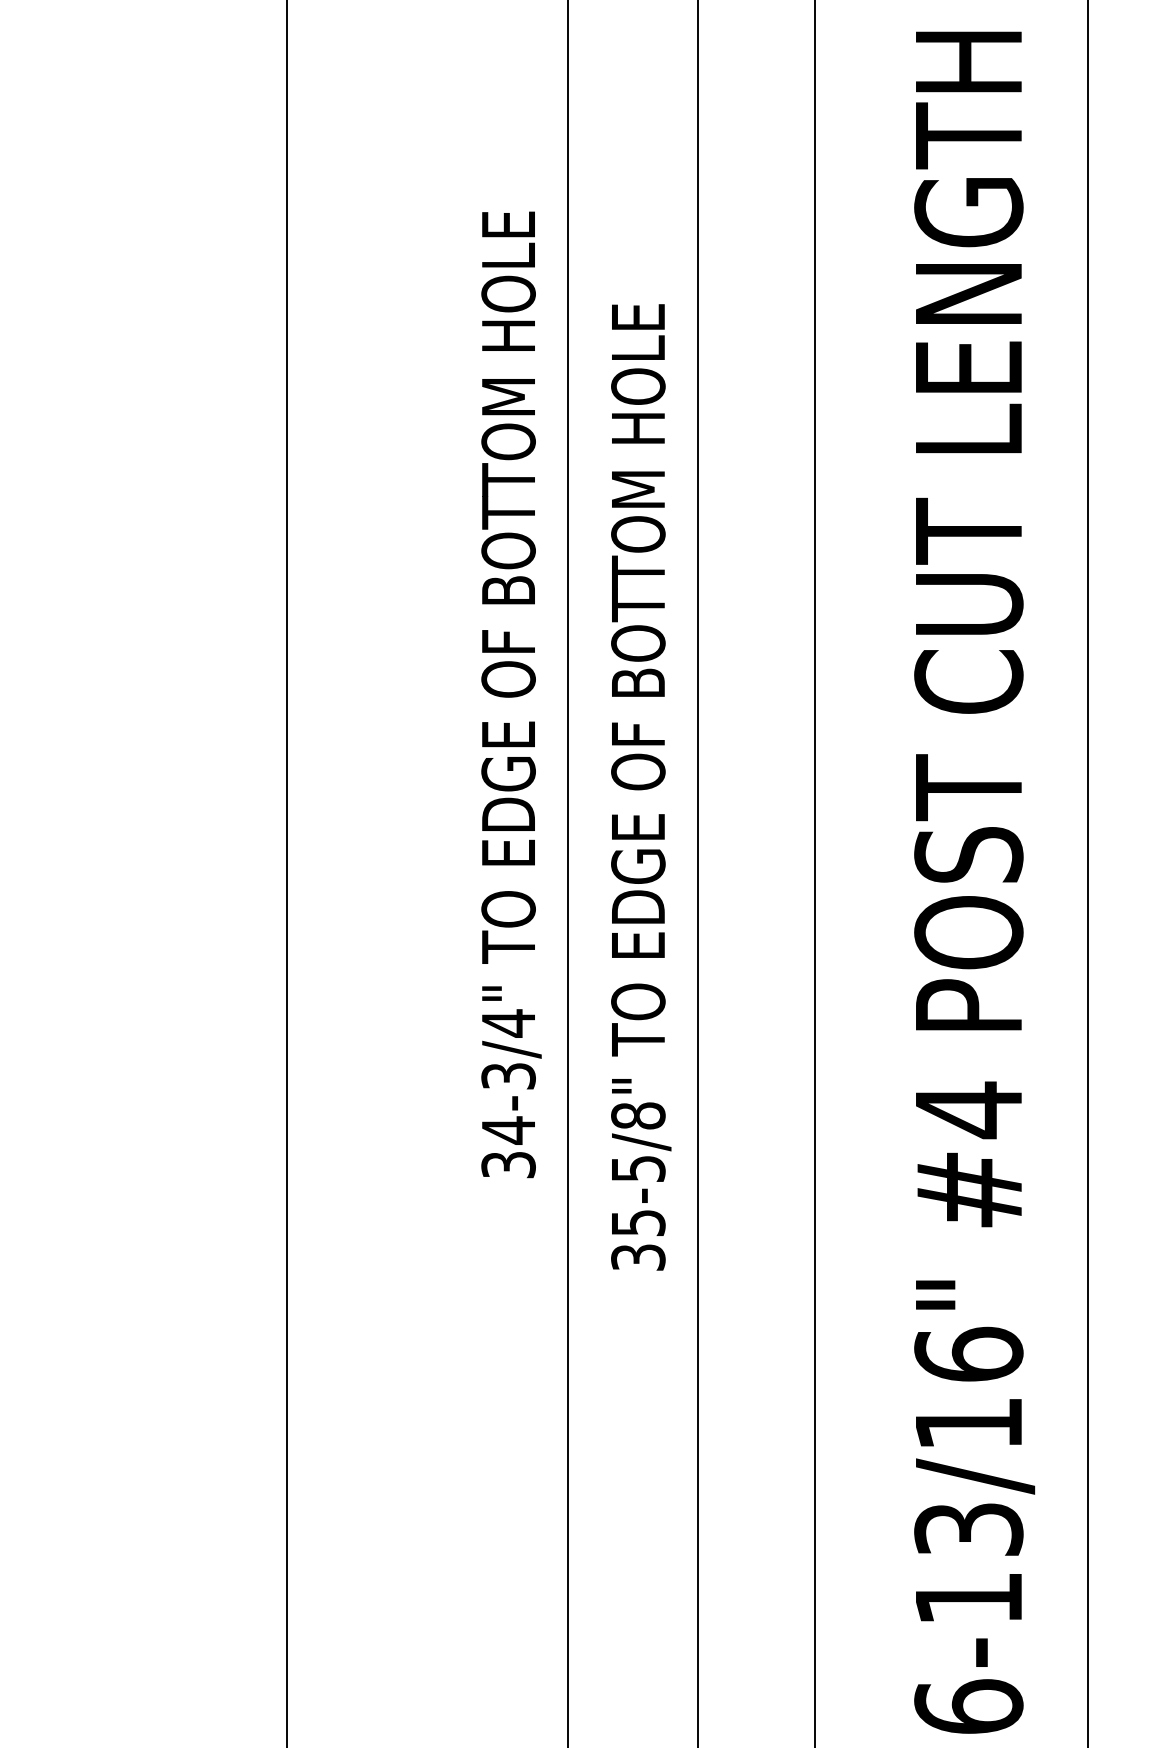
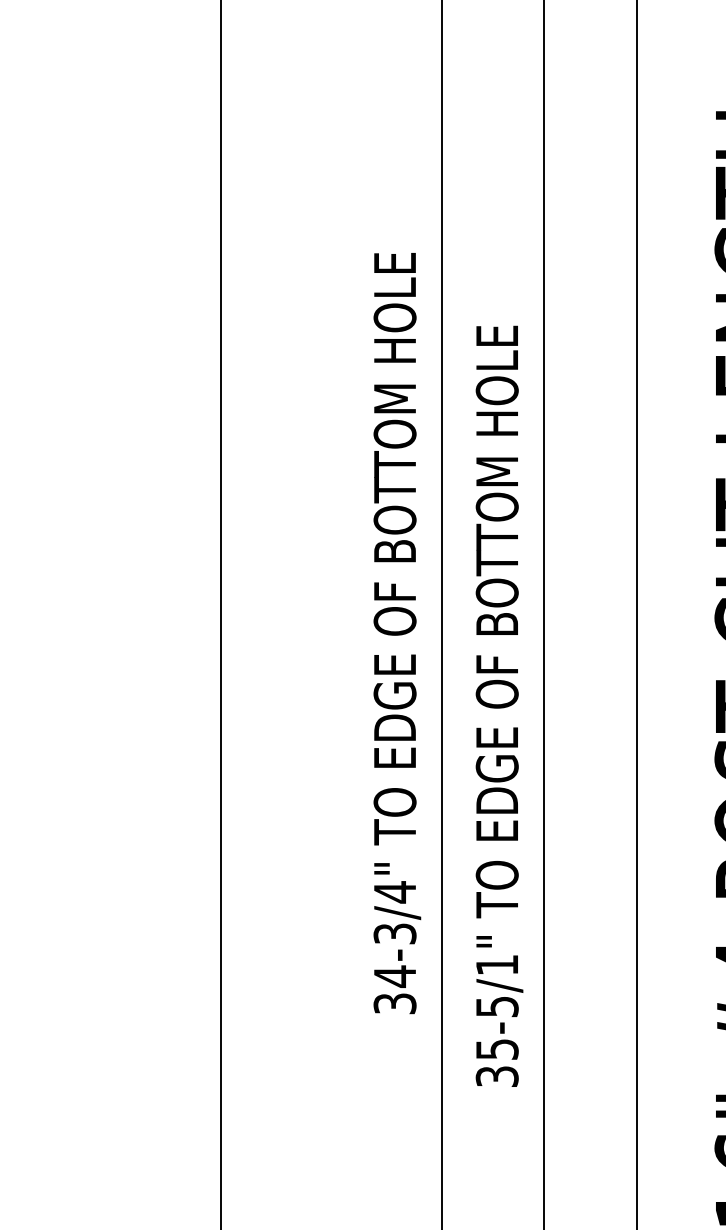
text: (638, 1115) -> (497, 964), 35-5/8" -> 35-5/1"

